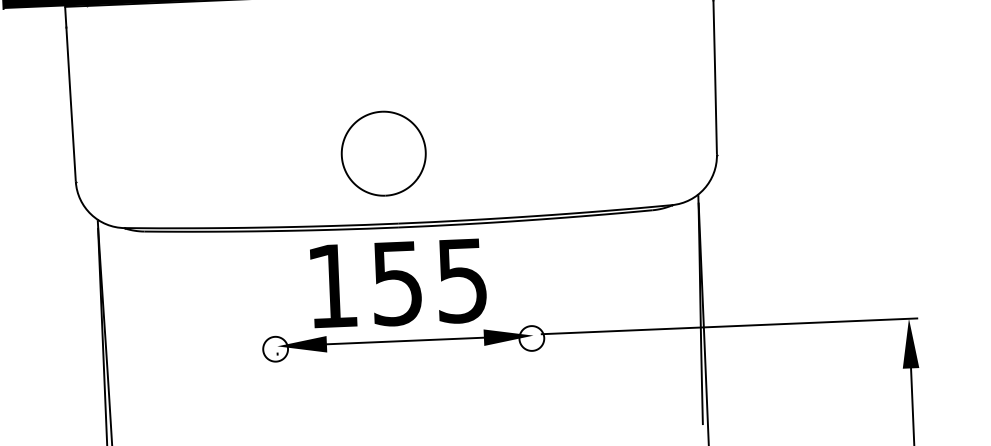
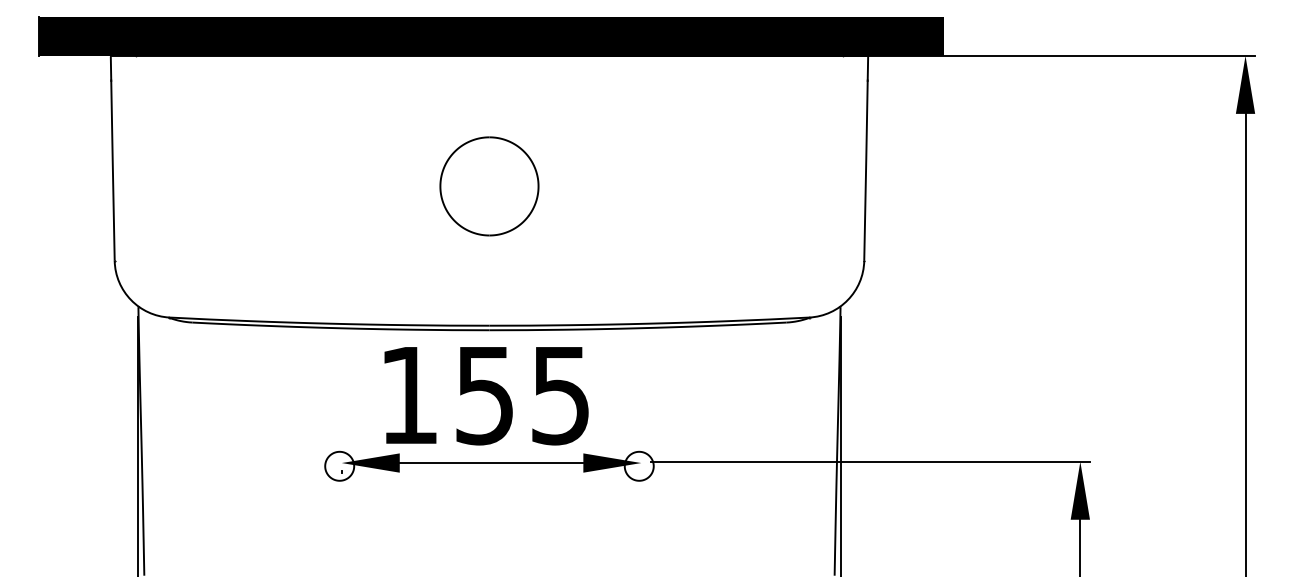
part: (383, 153) -> (489, 186), moved

